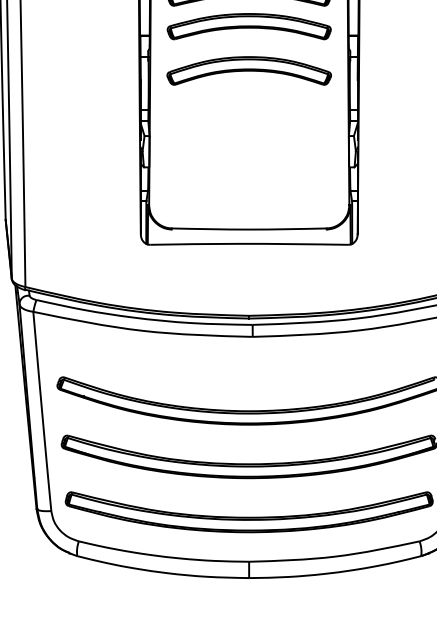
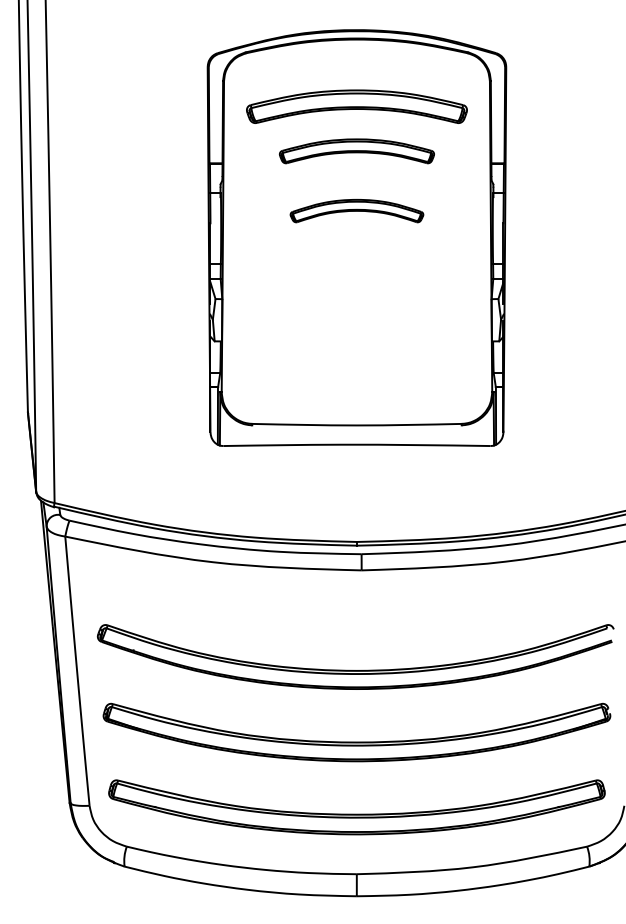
part: (248, 26) -> (356, 151), size x0.7
part: (248, 70) -> (356, 210), size x0.6

